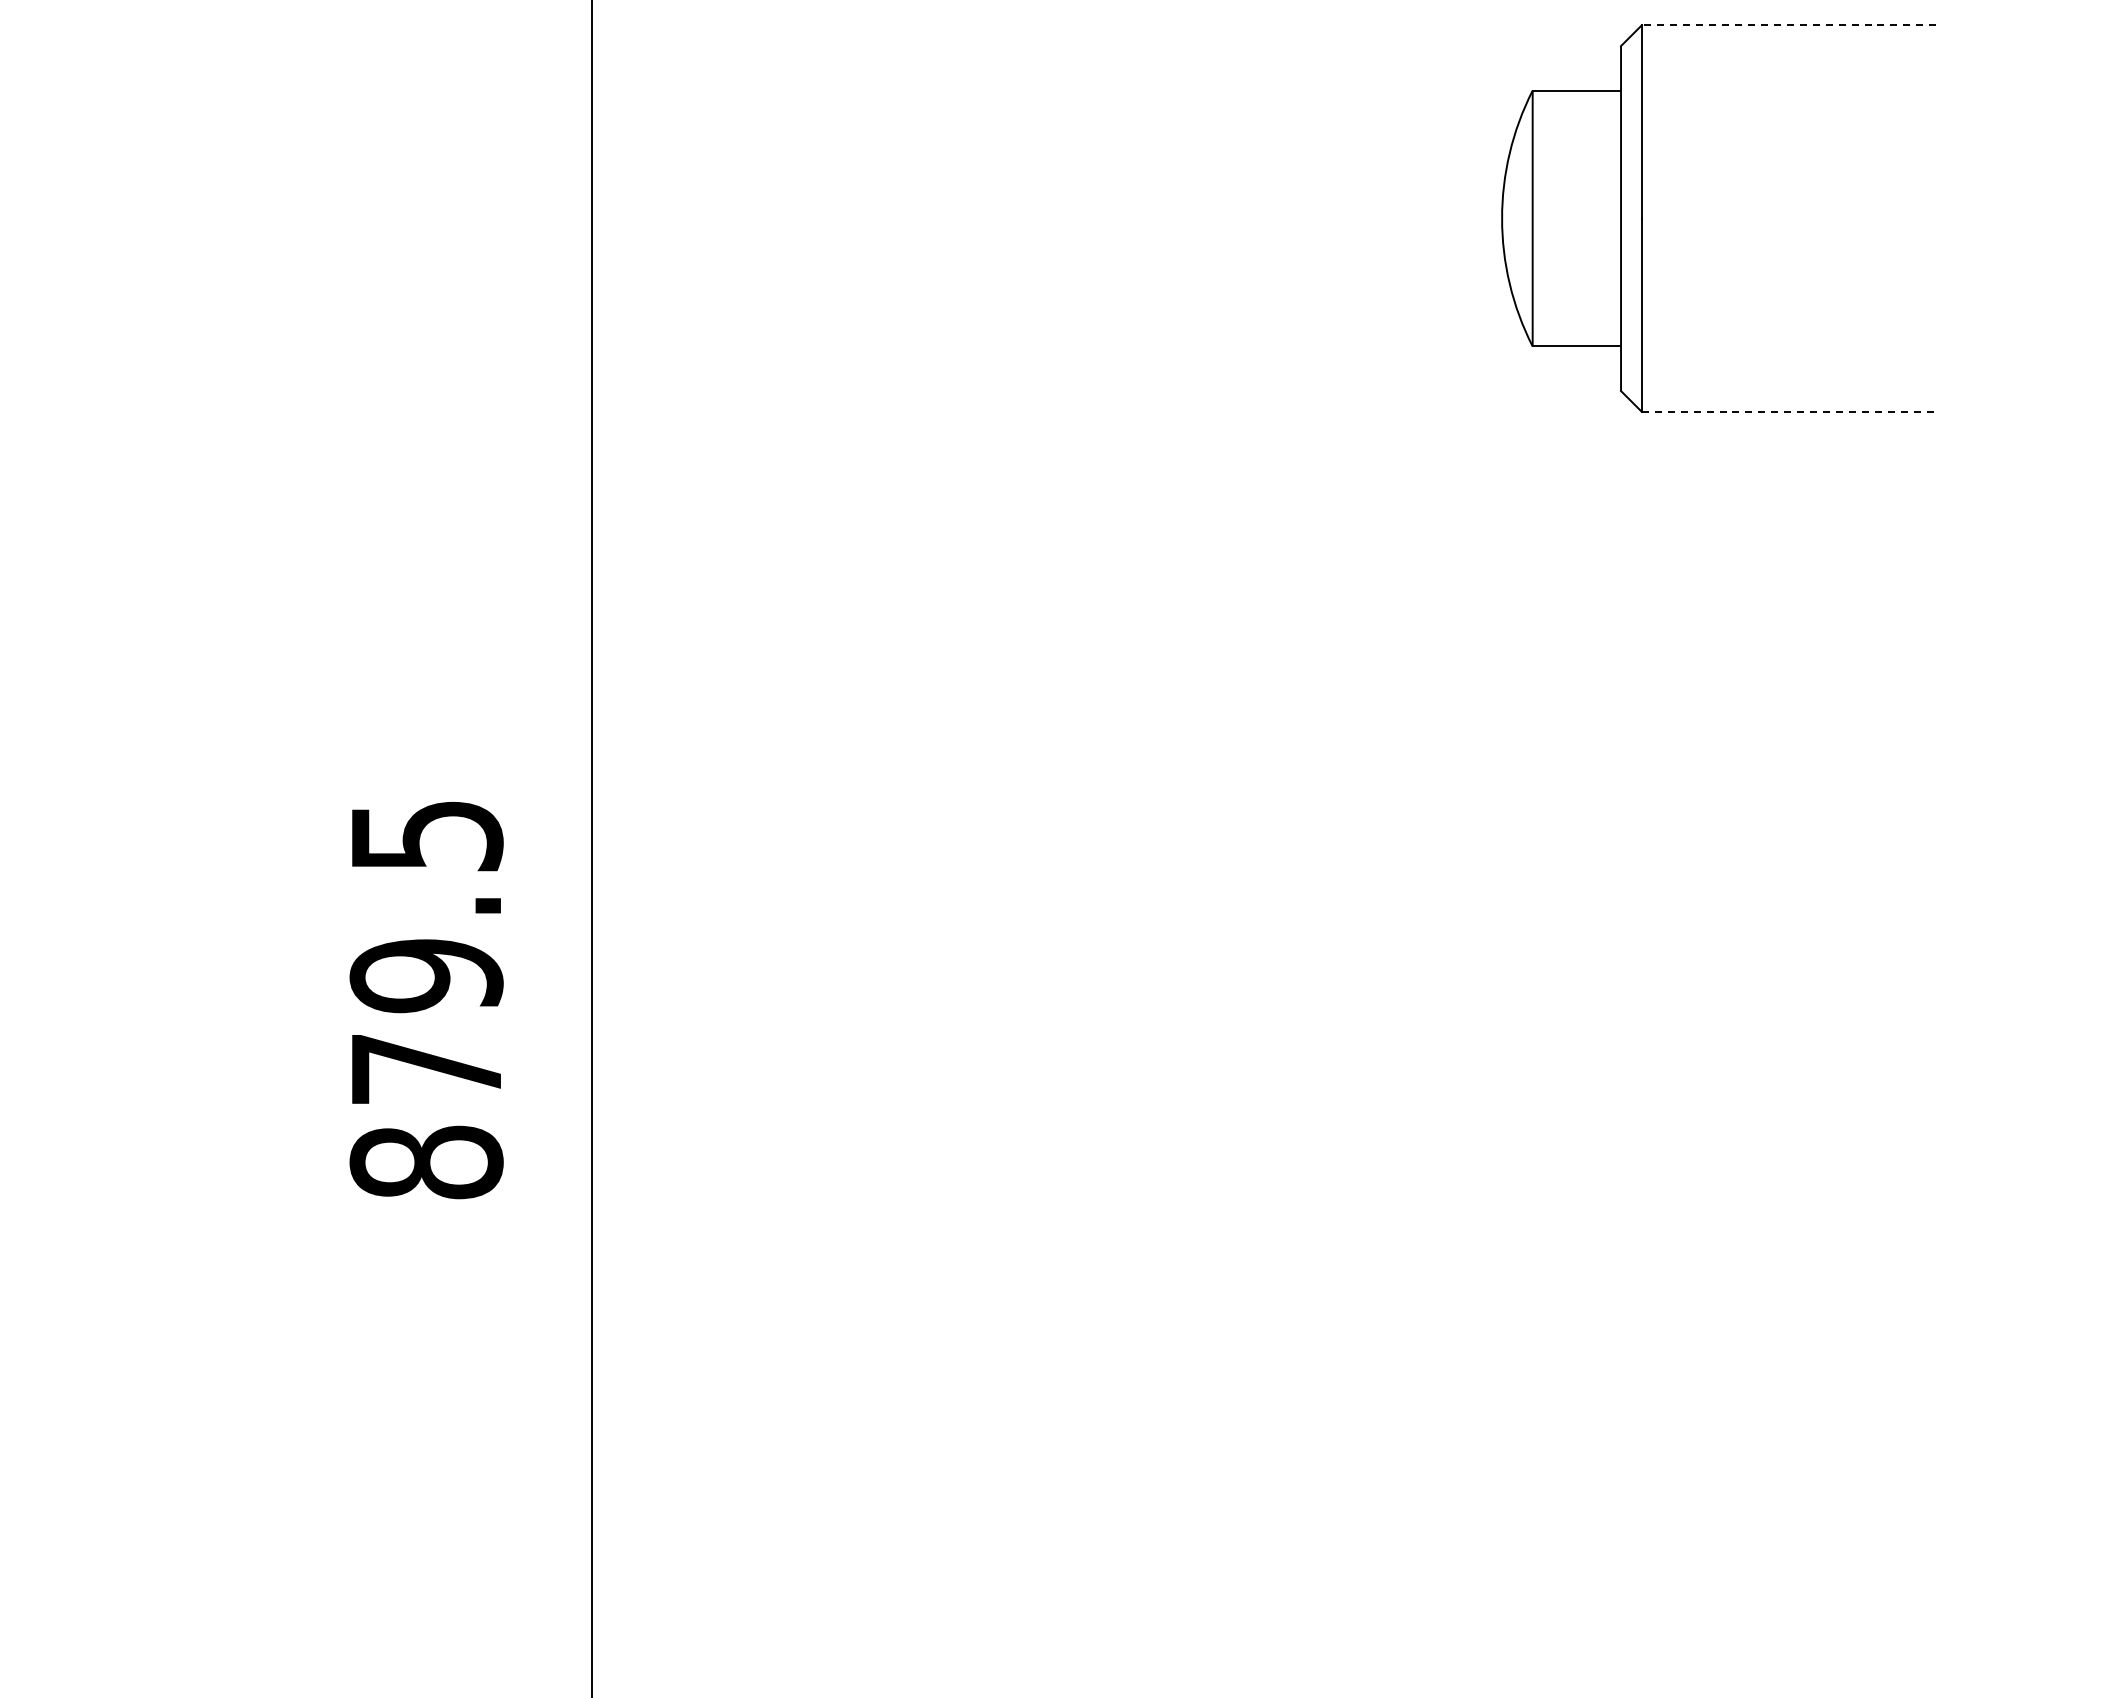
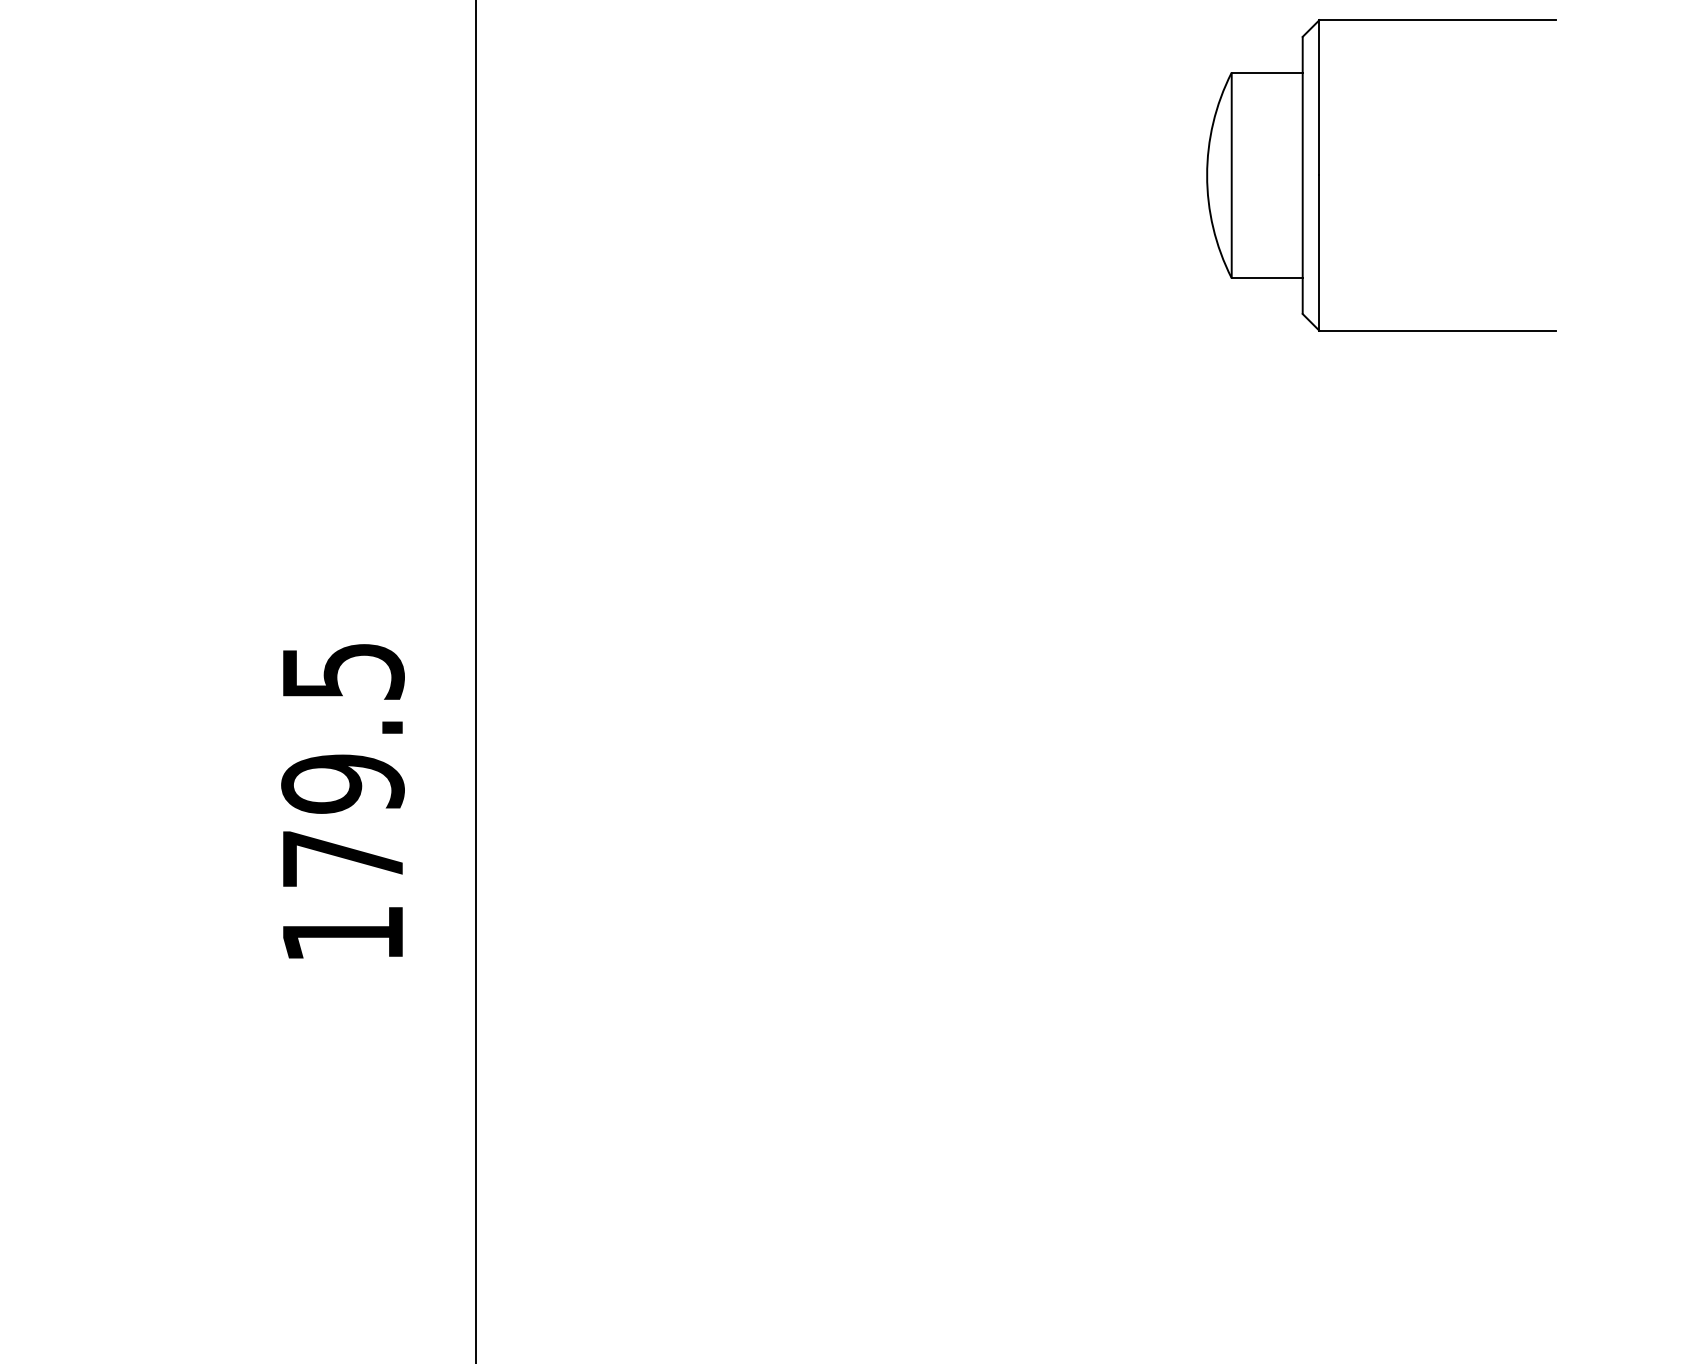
line: (1788, 25) -> (1437, 20), dashed -> solid
line: (1789, 411) -> (1438, 330), dashed -> solid
text: (426, 1162) -> (342, 933), 879.5 -> 179.5

